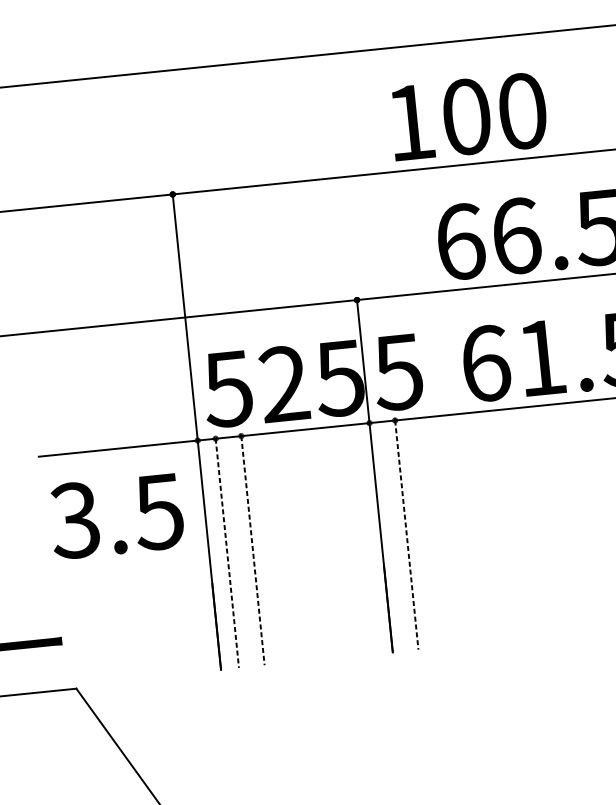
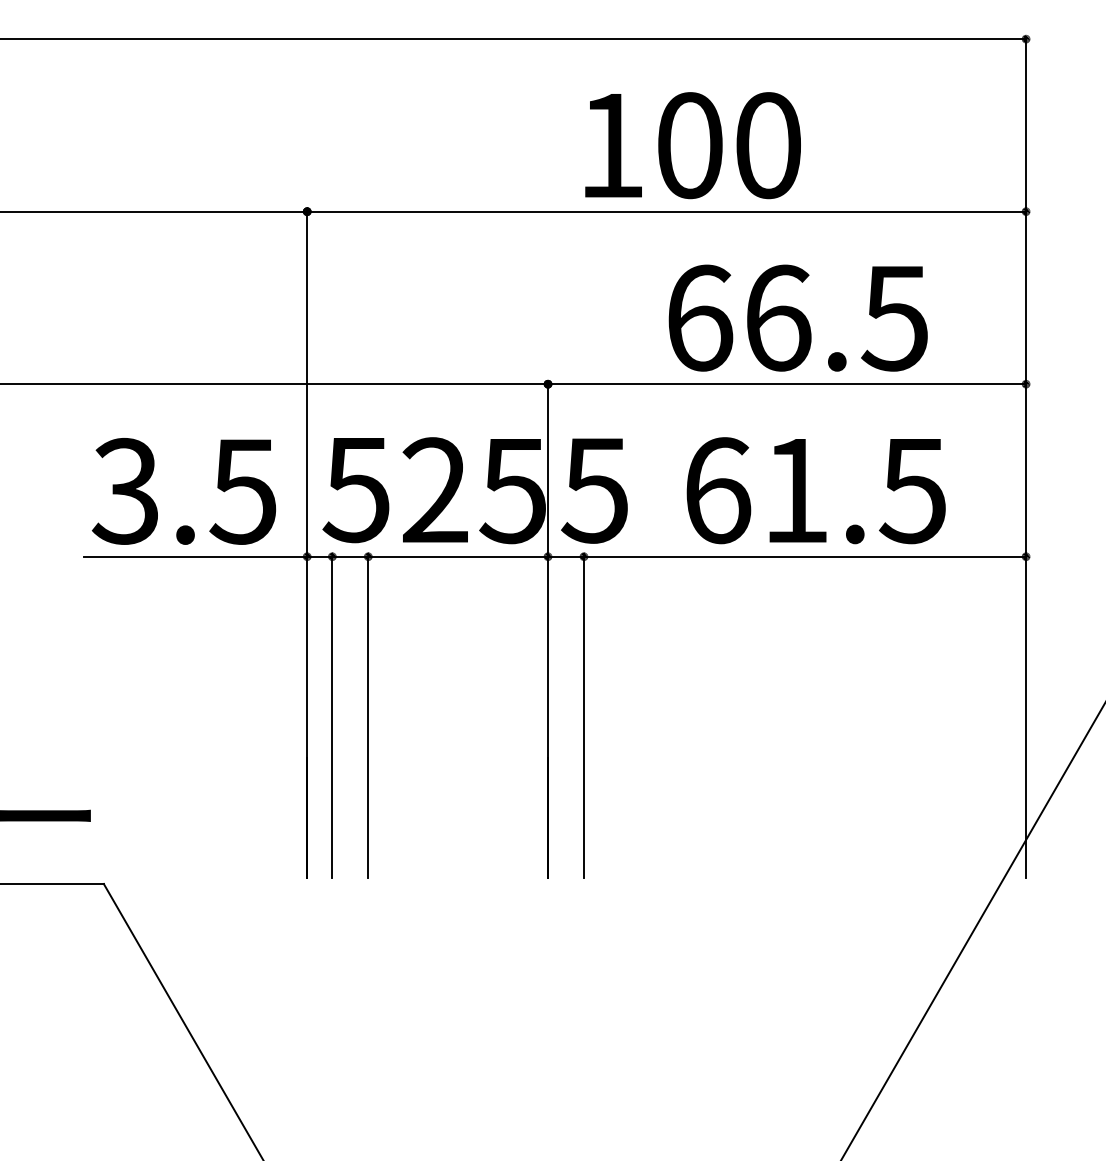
text: (468, 116) -> (692, 145), moved
text: (117, 516) -> (184, 491), moved
line: (406, 535) -> (583, 717), dashed -> solid
line: (253, 550) -> (368, 717), dashed -> solid
line: (227, 553) -> (332, 717), dashed -> solid

